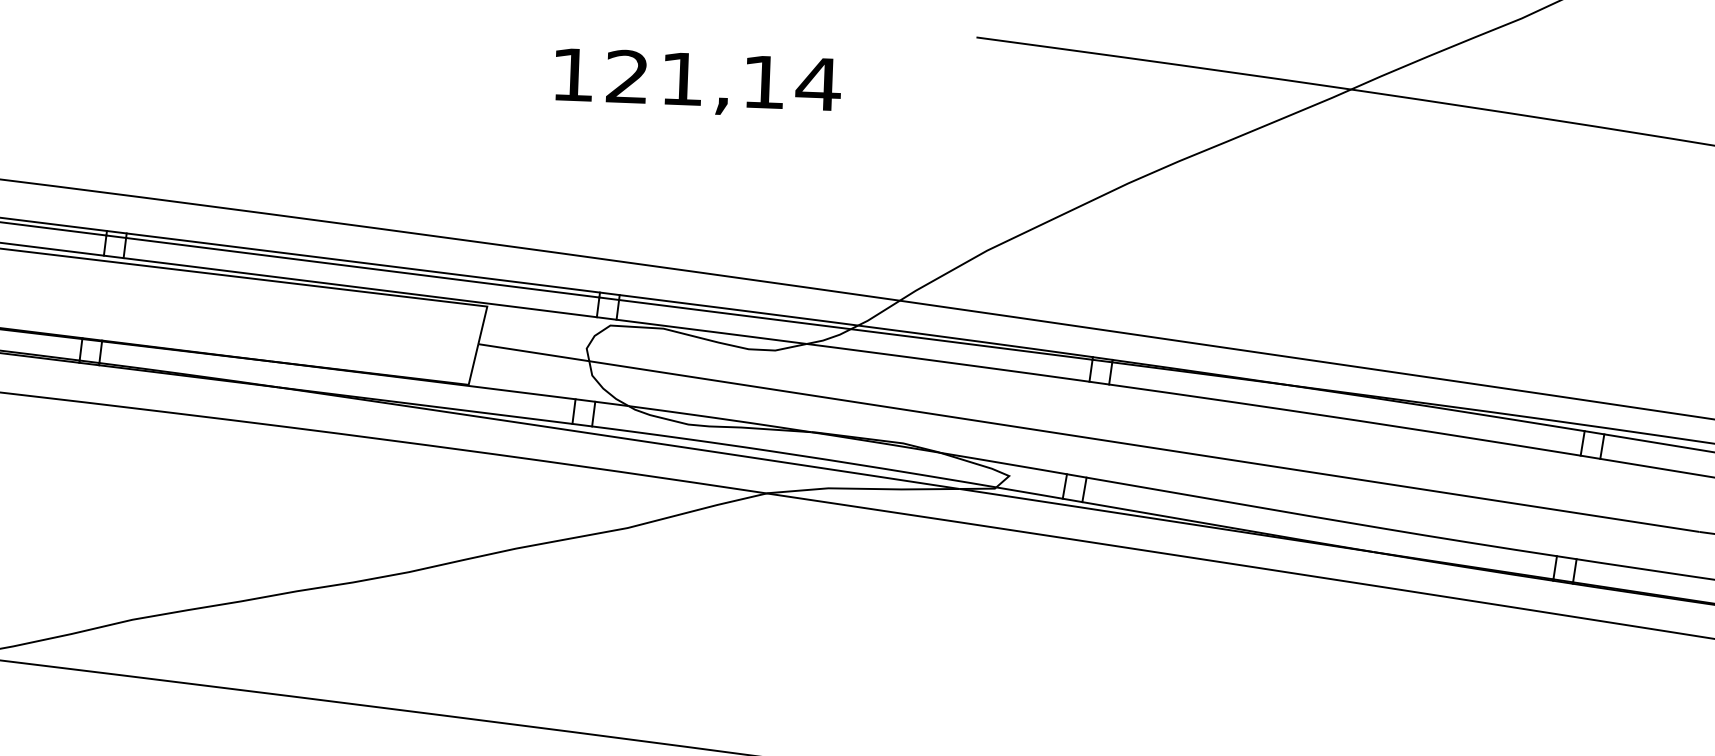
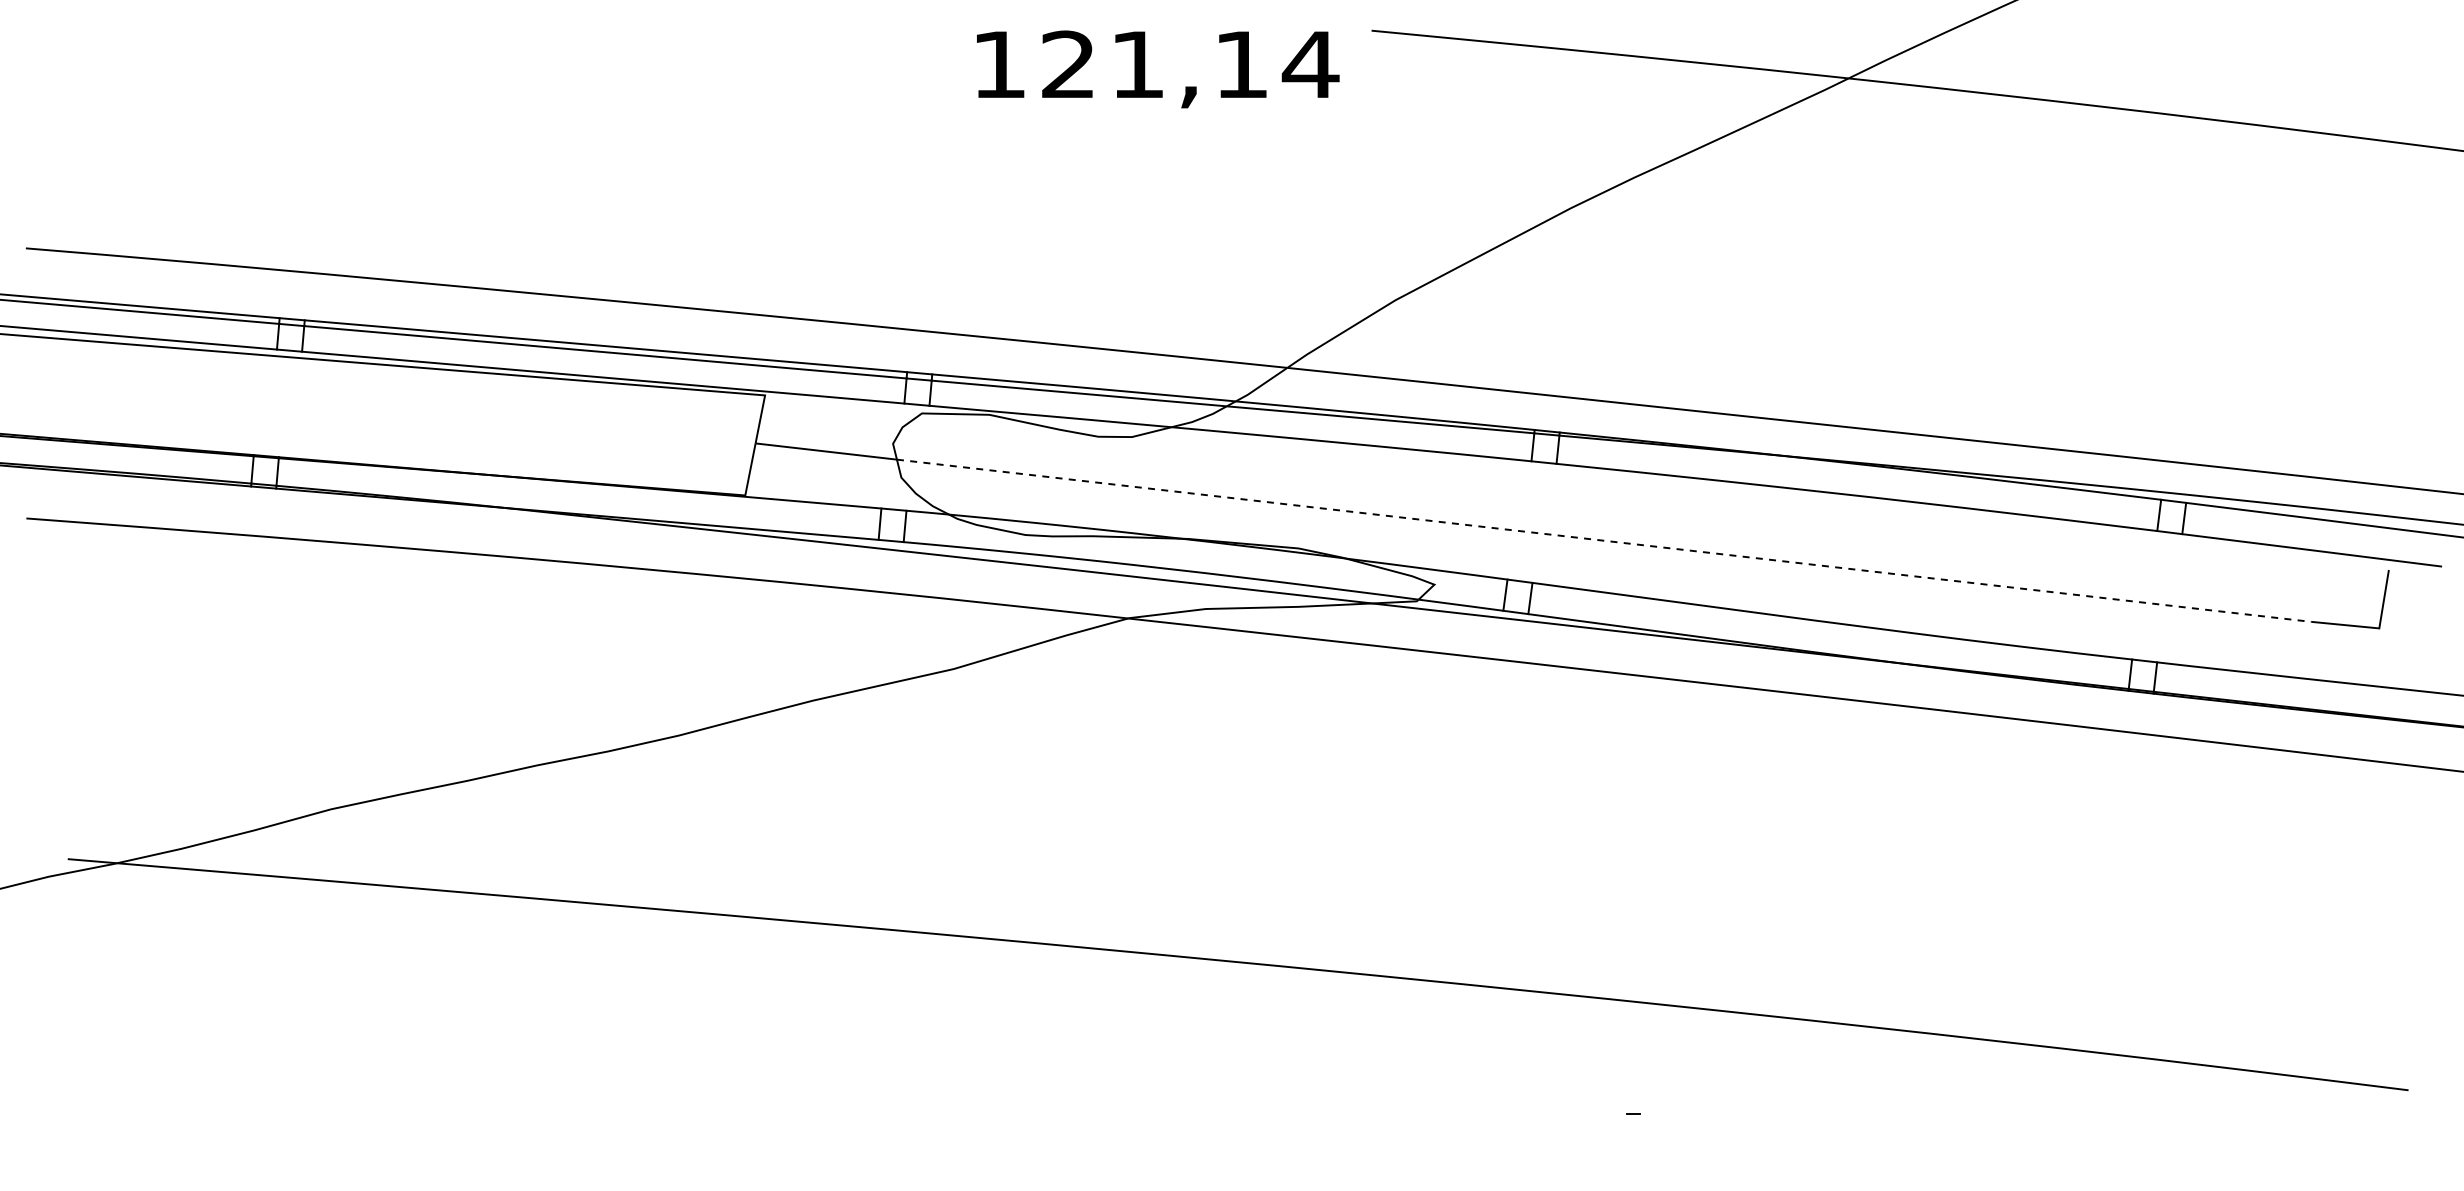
text: (698, 83) -> (1158, 69), moved
line: (1144, 446) -> (1604, 540), solid -> dashed

